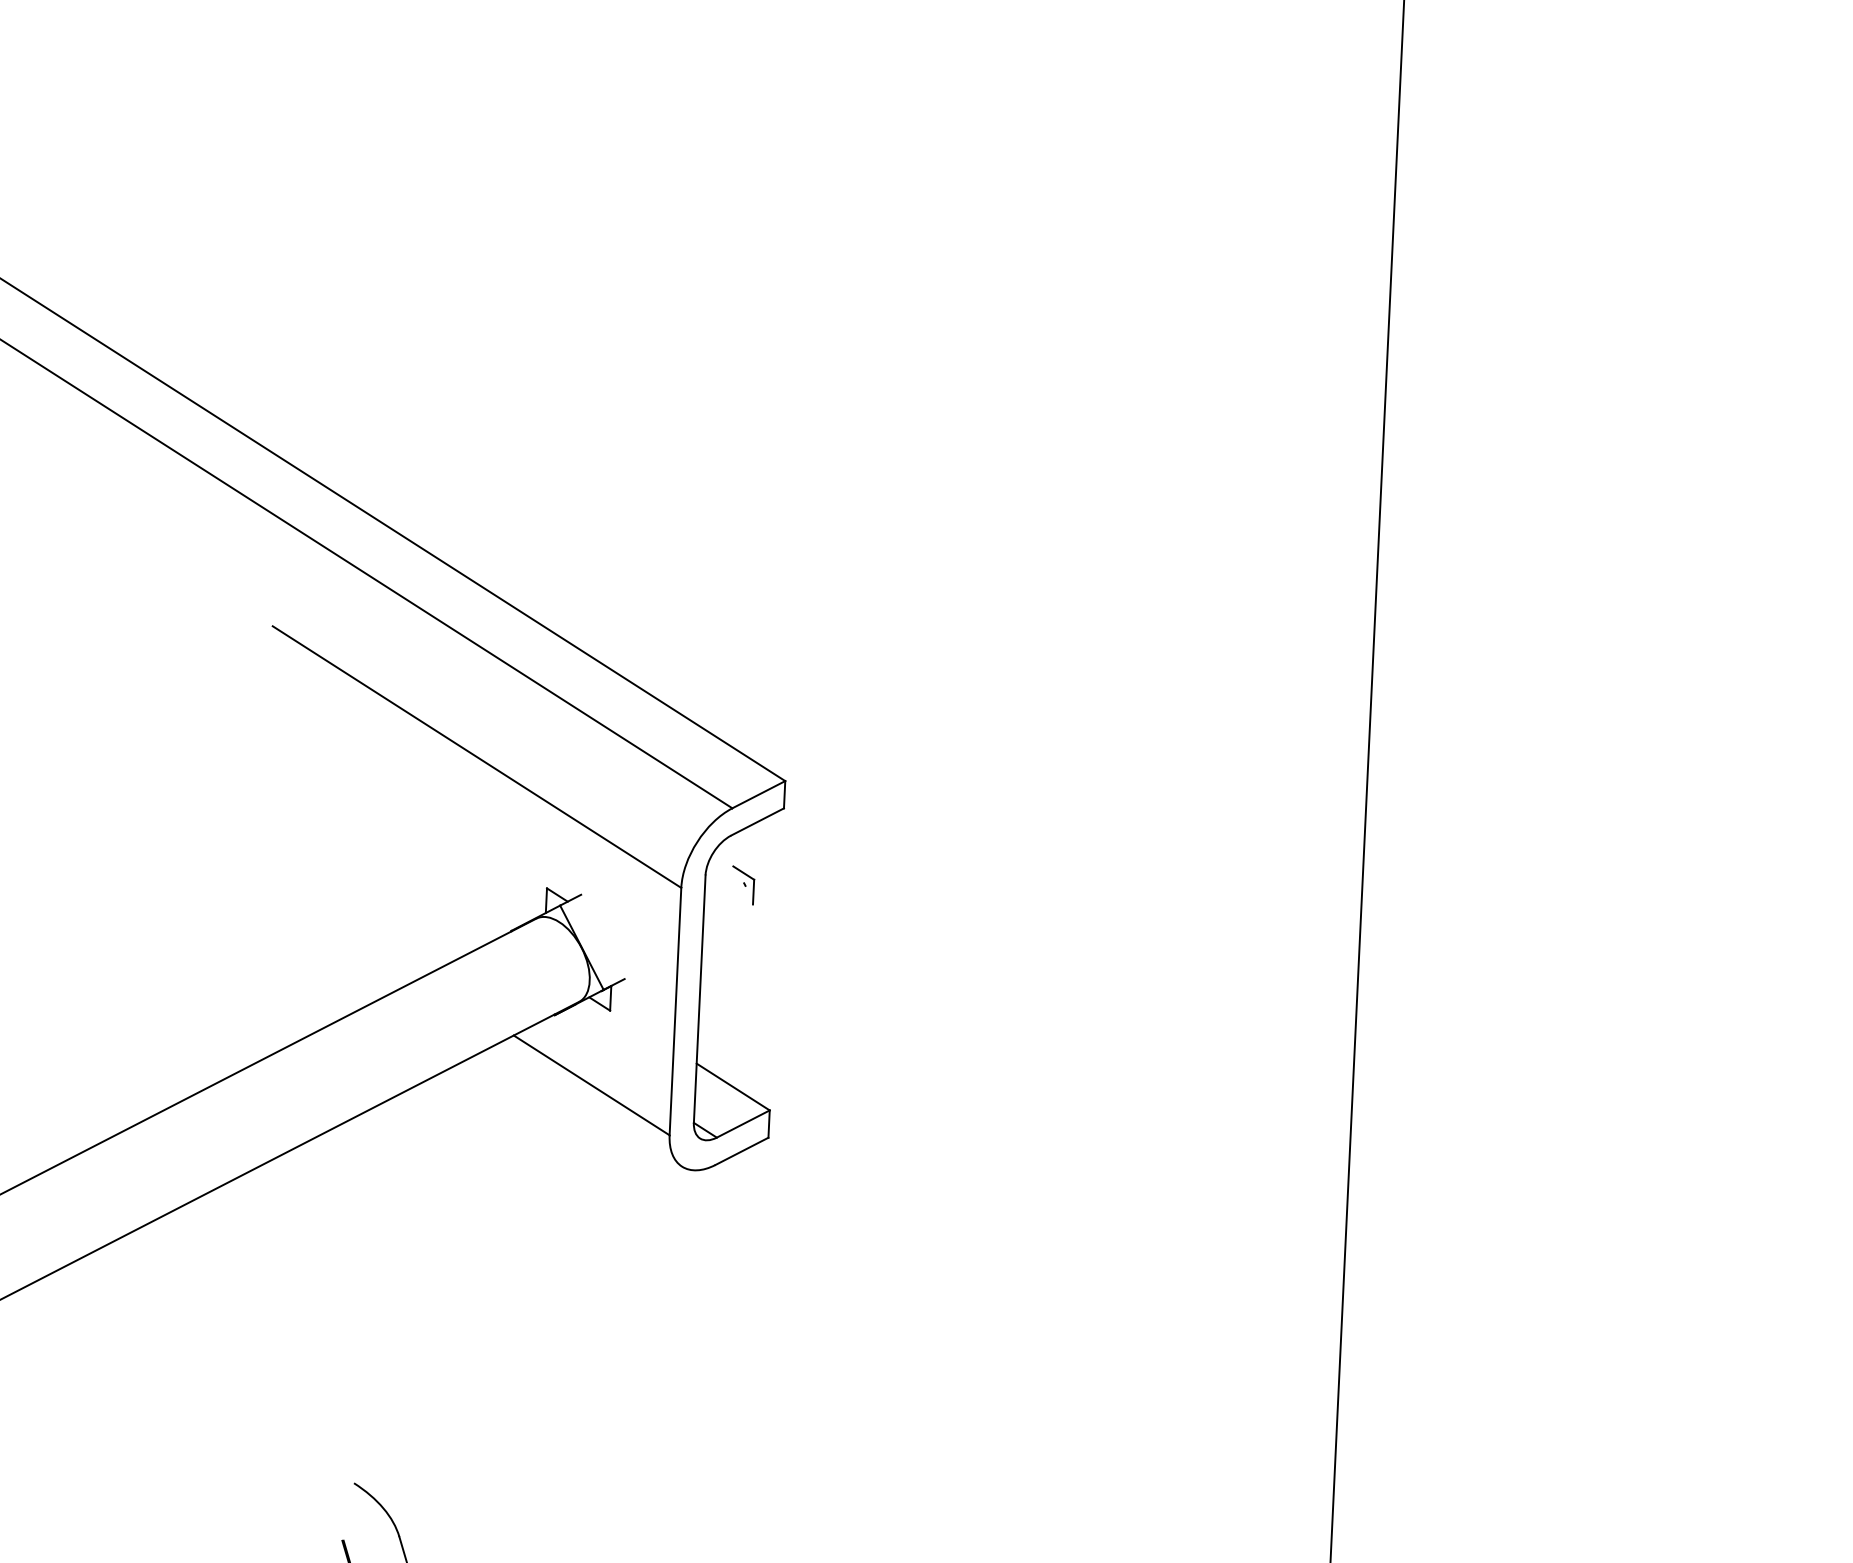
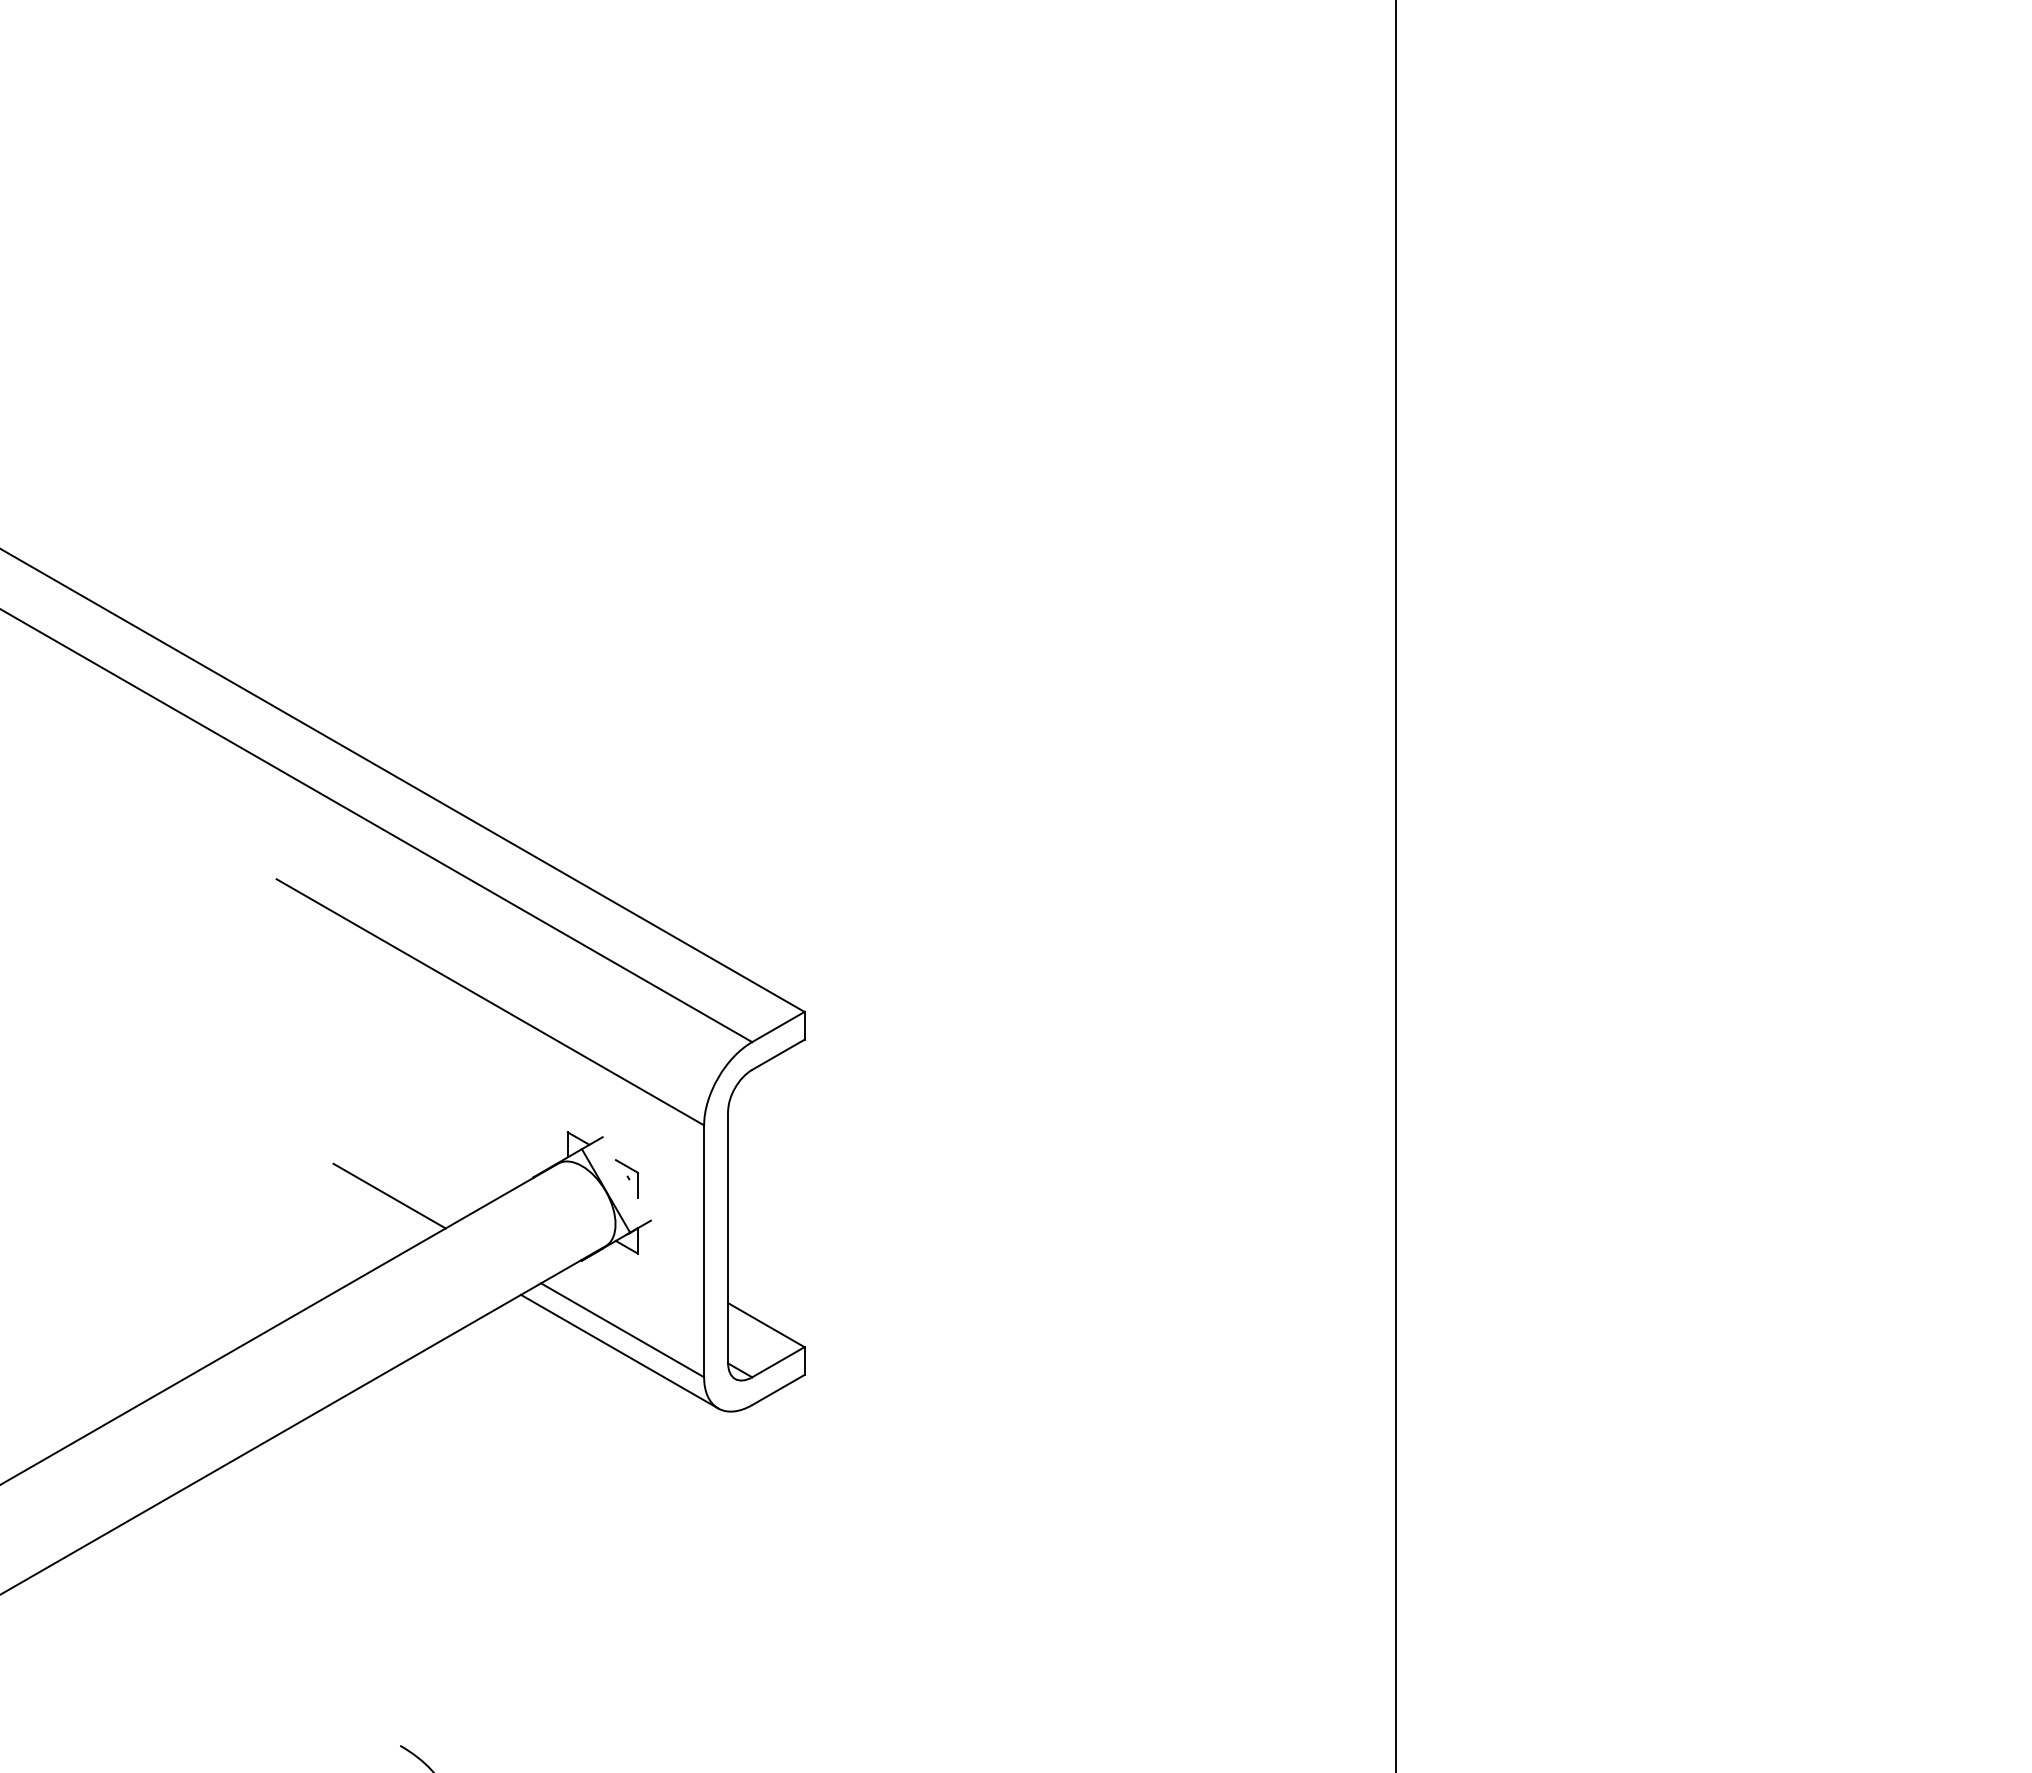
part: (742, 884) -> (626, 1178), moved
line: (368, 942) -> (389, 1195), added
line: (587, 1106) -> (619, 1351), added

